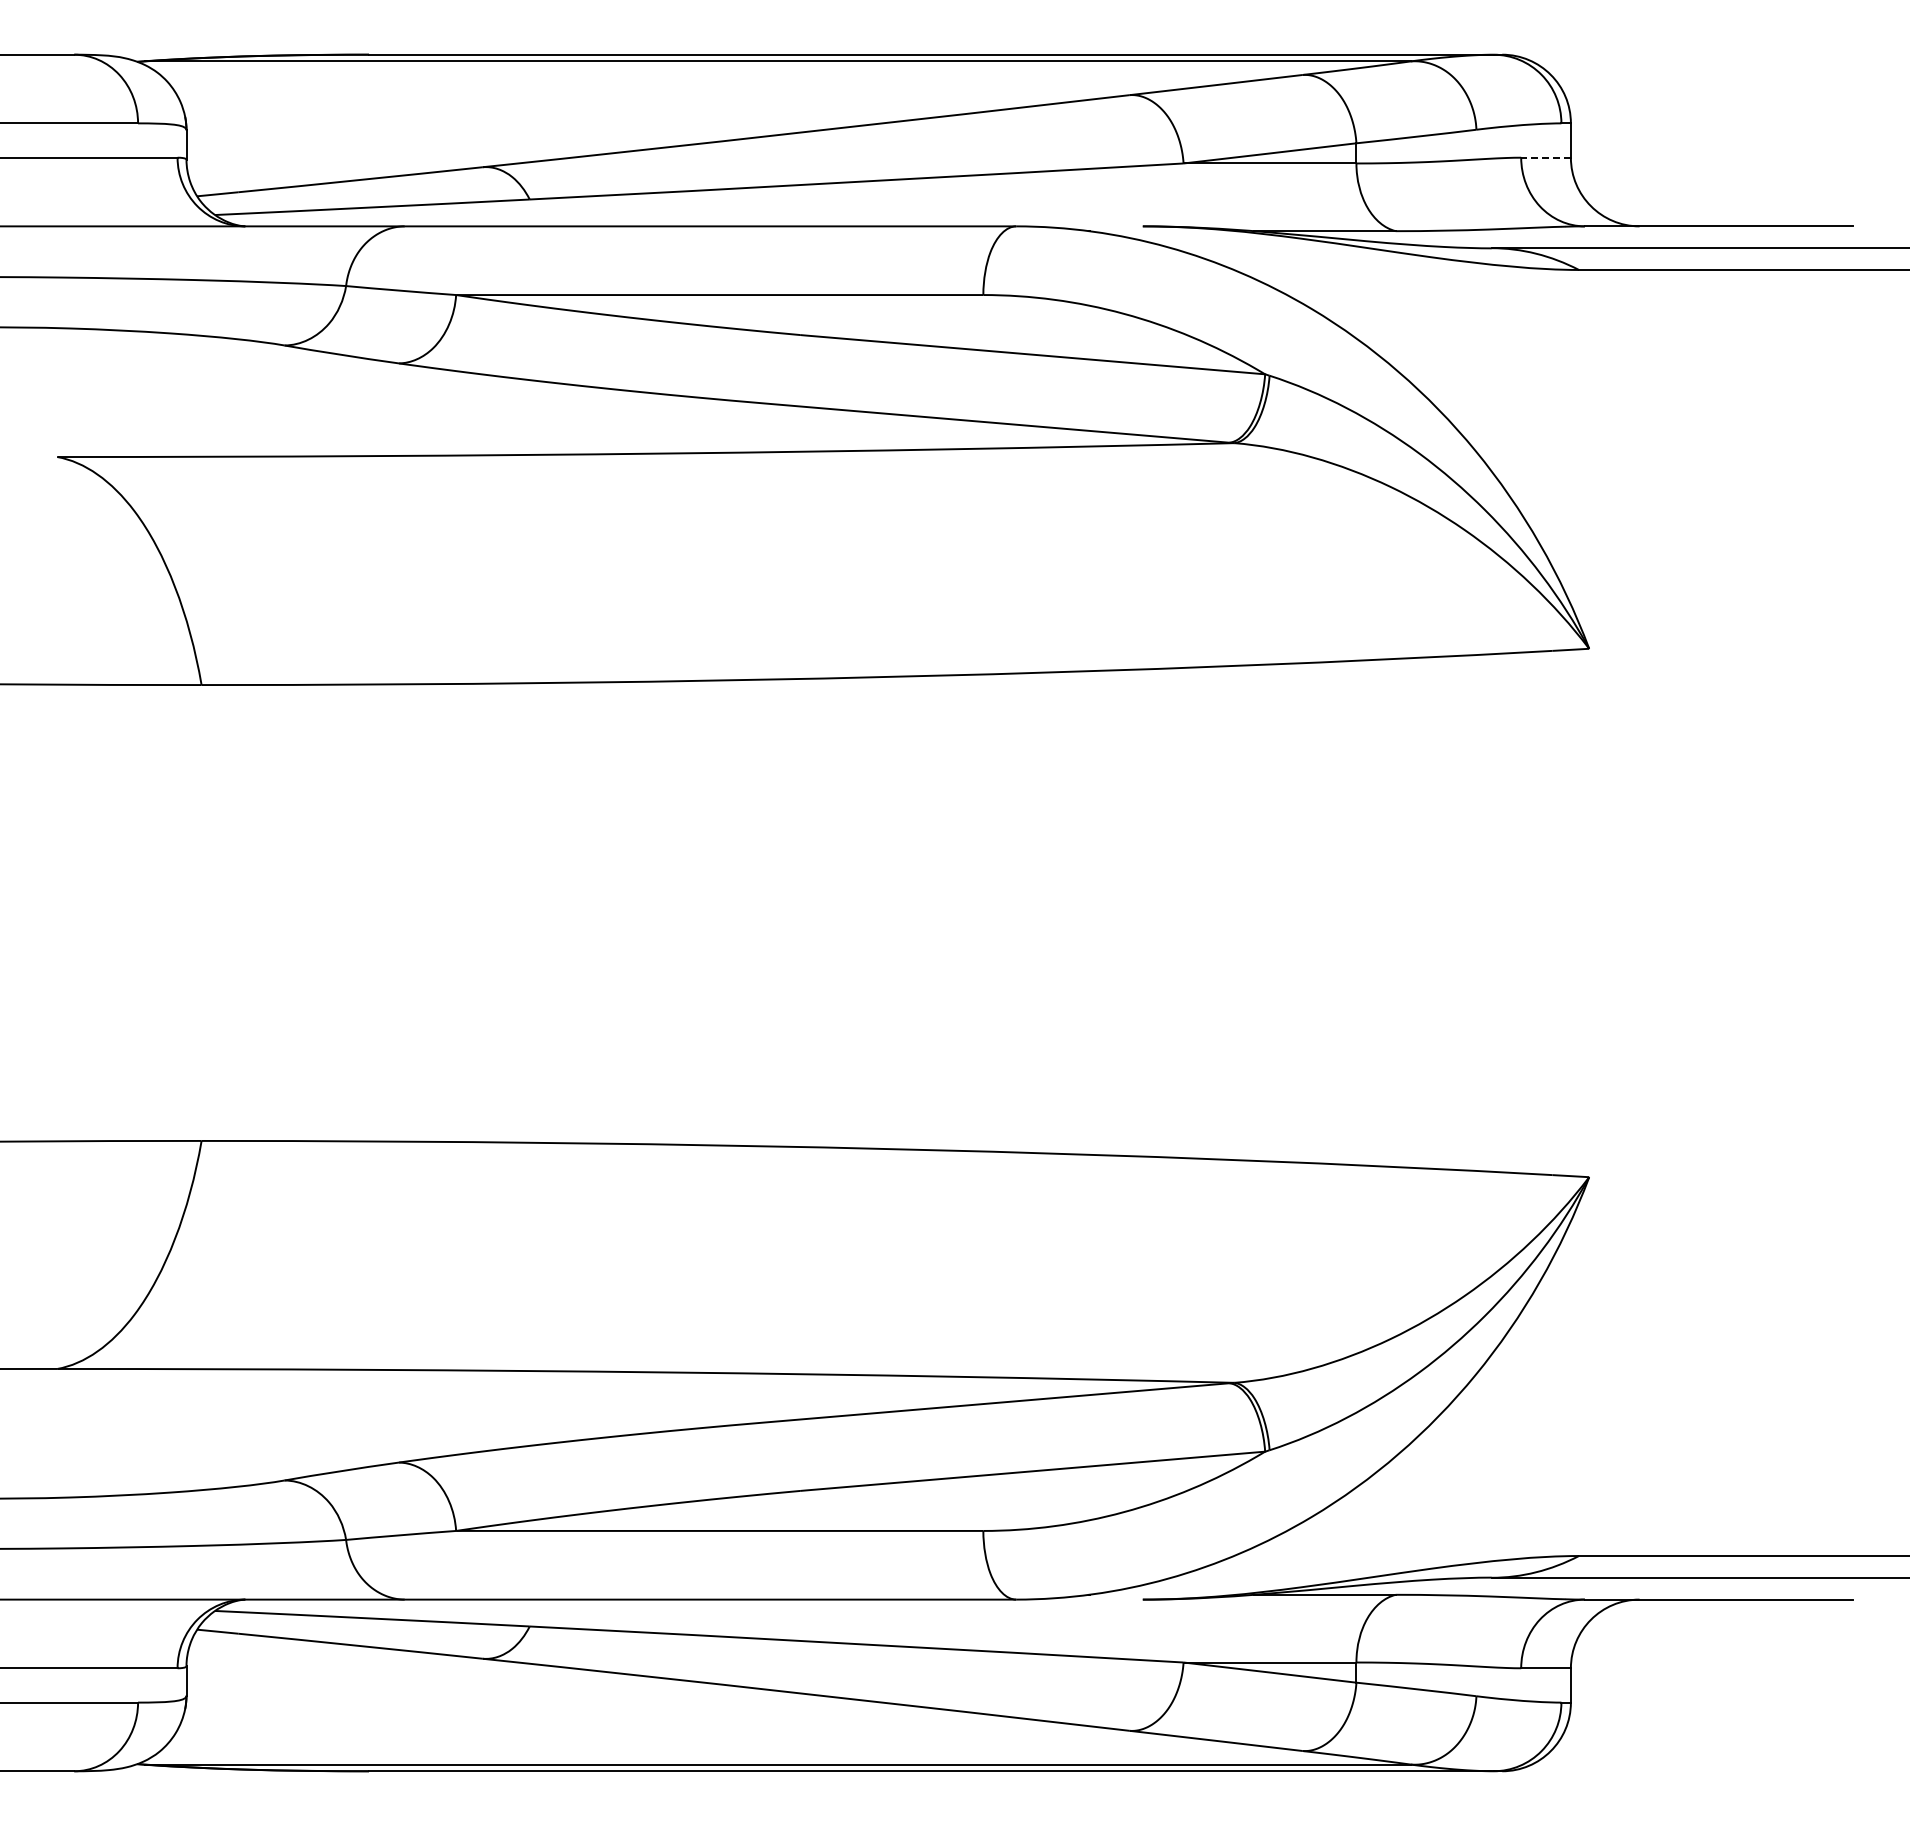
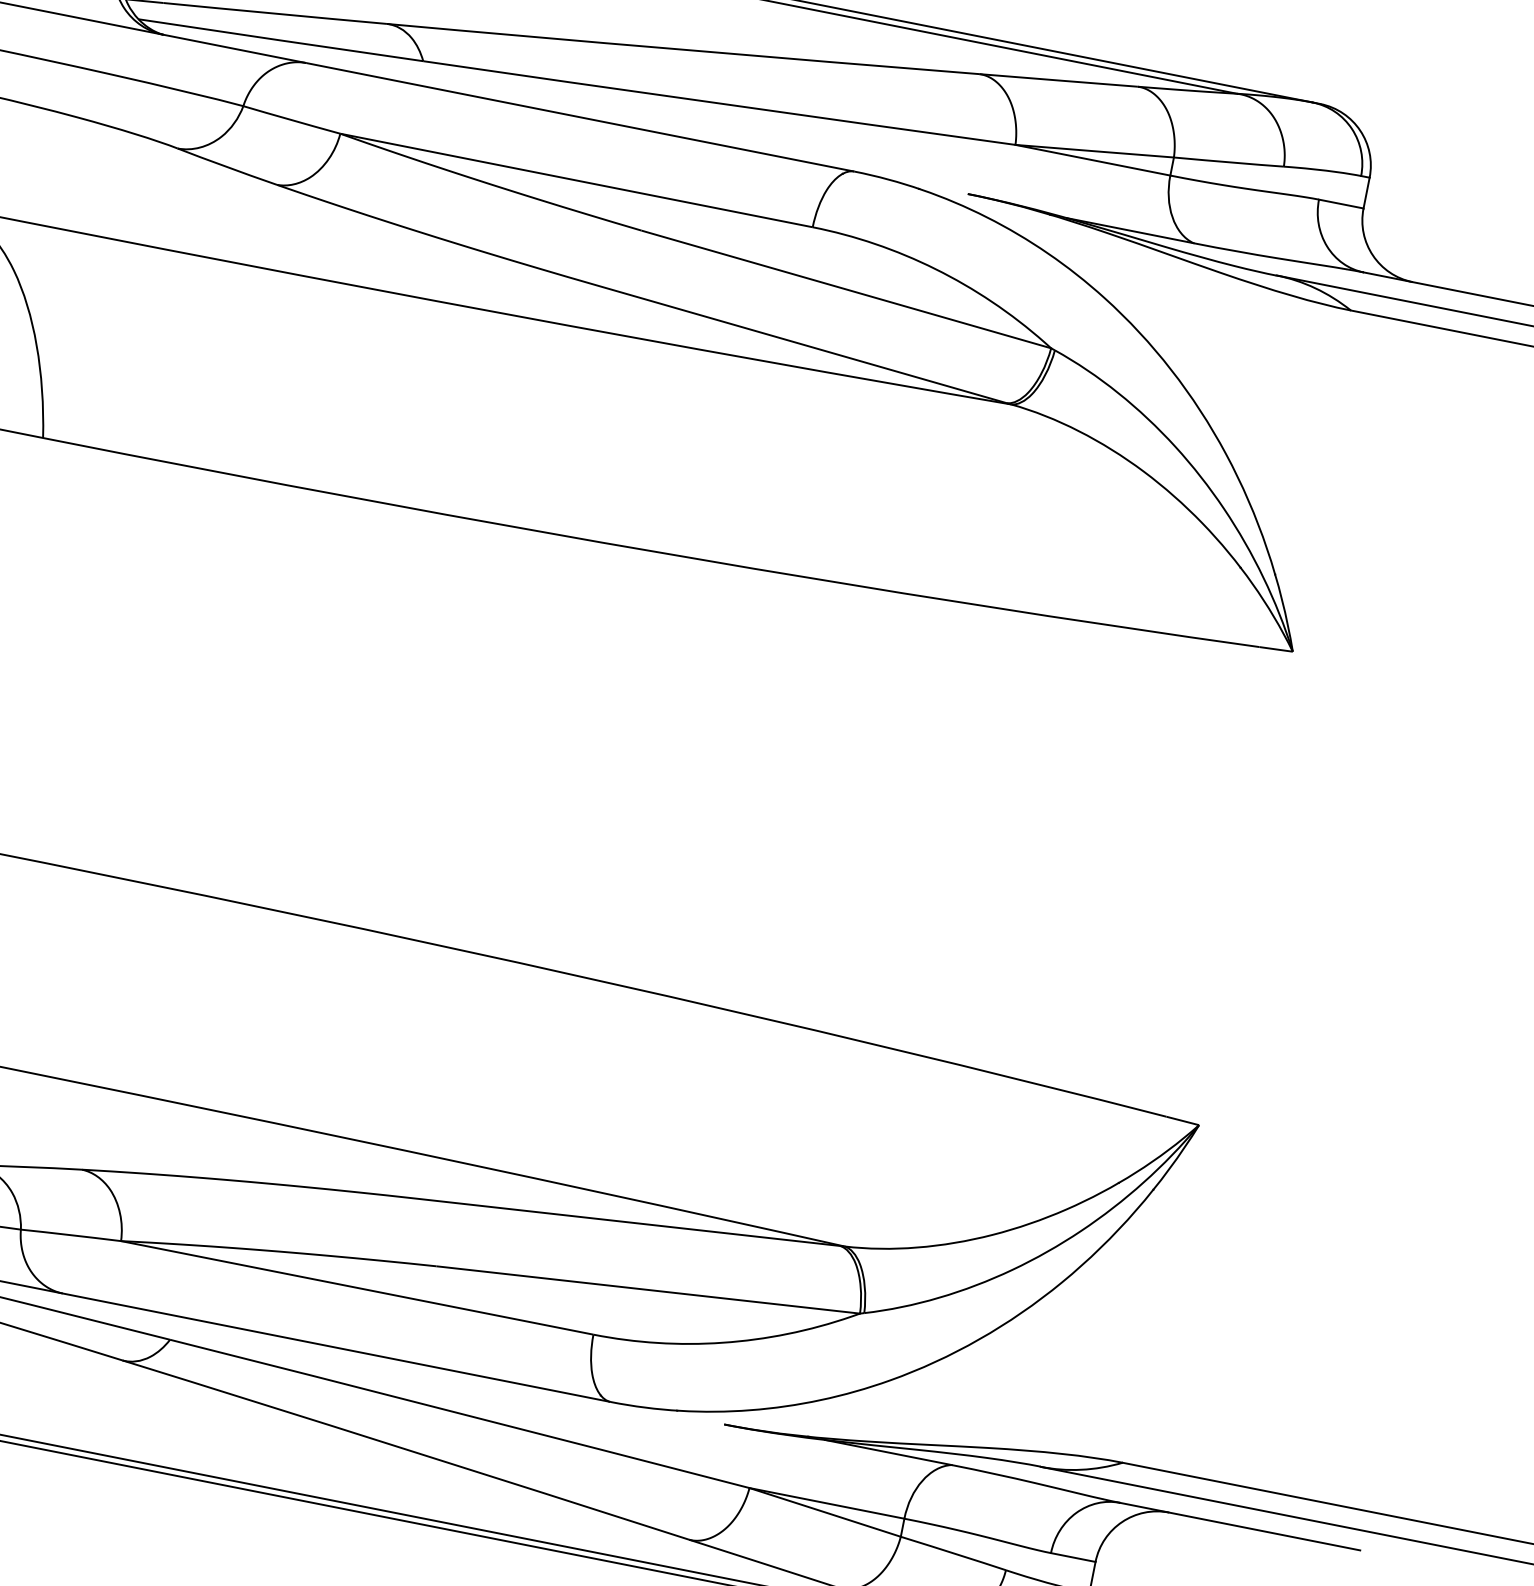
line: (1546, 157) -> (1341, 203), dashed -> solid

